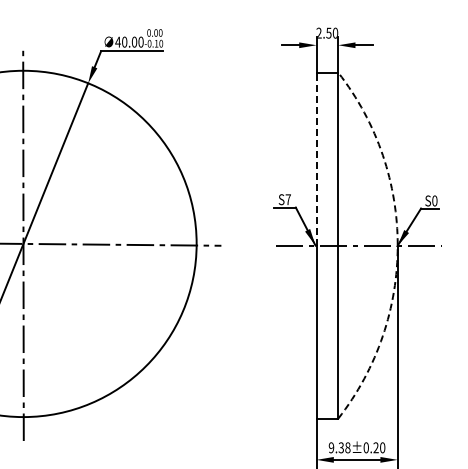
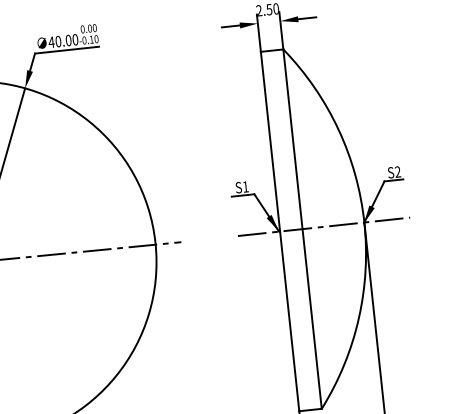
line: (316, 159) -> (270, 142), dashed -> solid
text: (287, 199) -> (244, 186), S7 -> S1
text: (434, 200) -> (397, 171), S0 -> S2
arc: (397, 245) -> (364, 222), dashed -> solid

